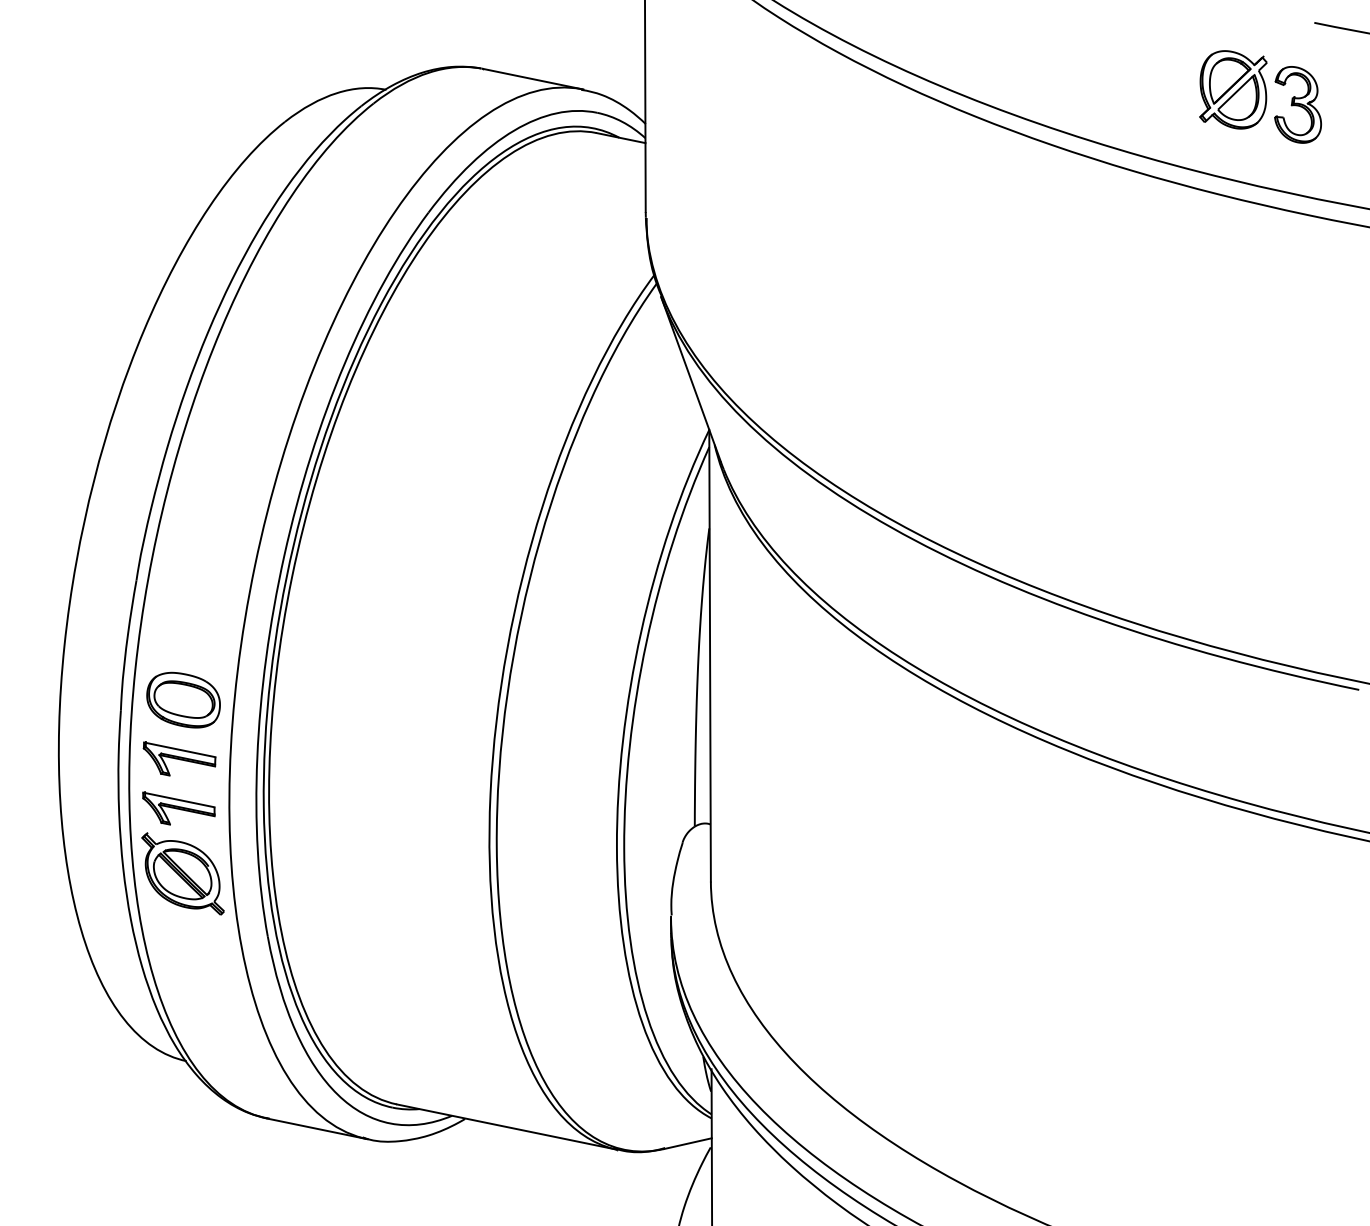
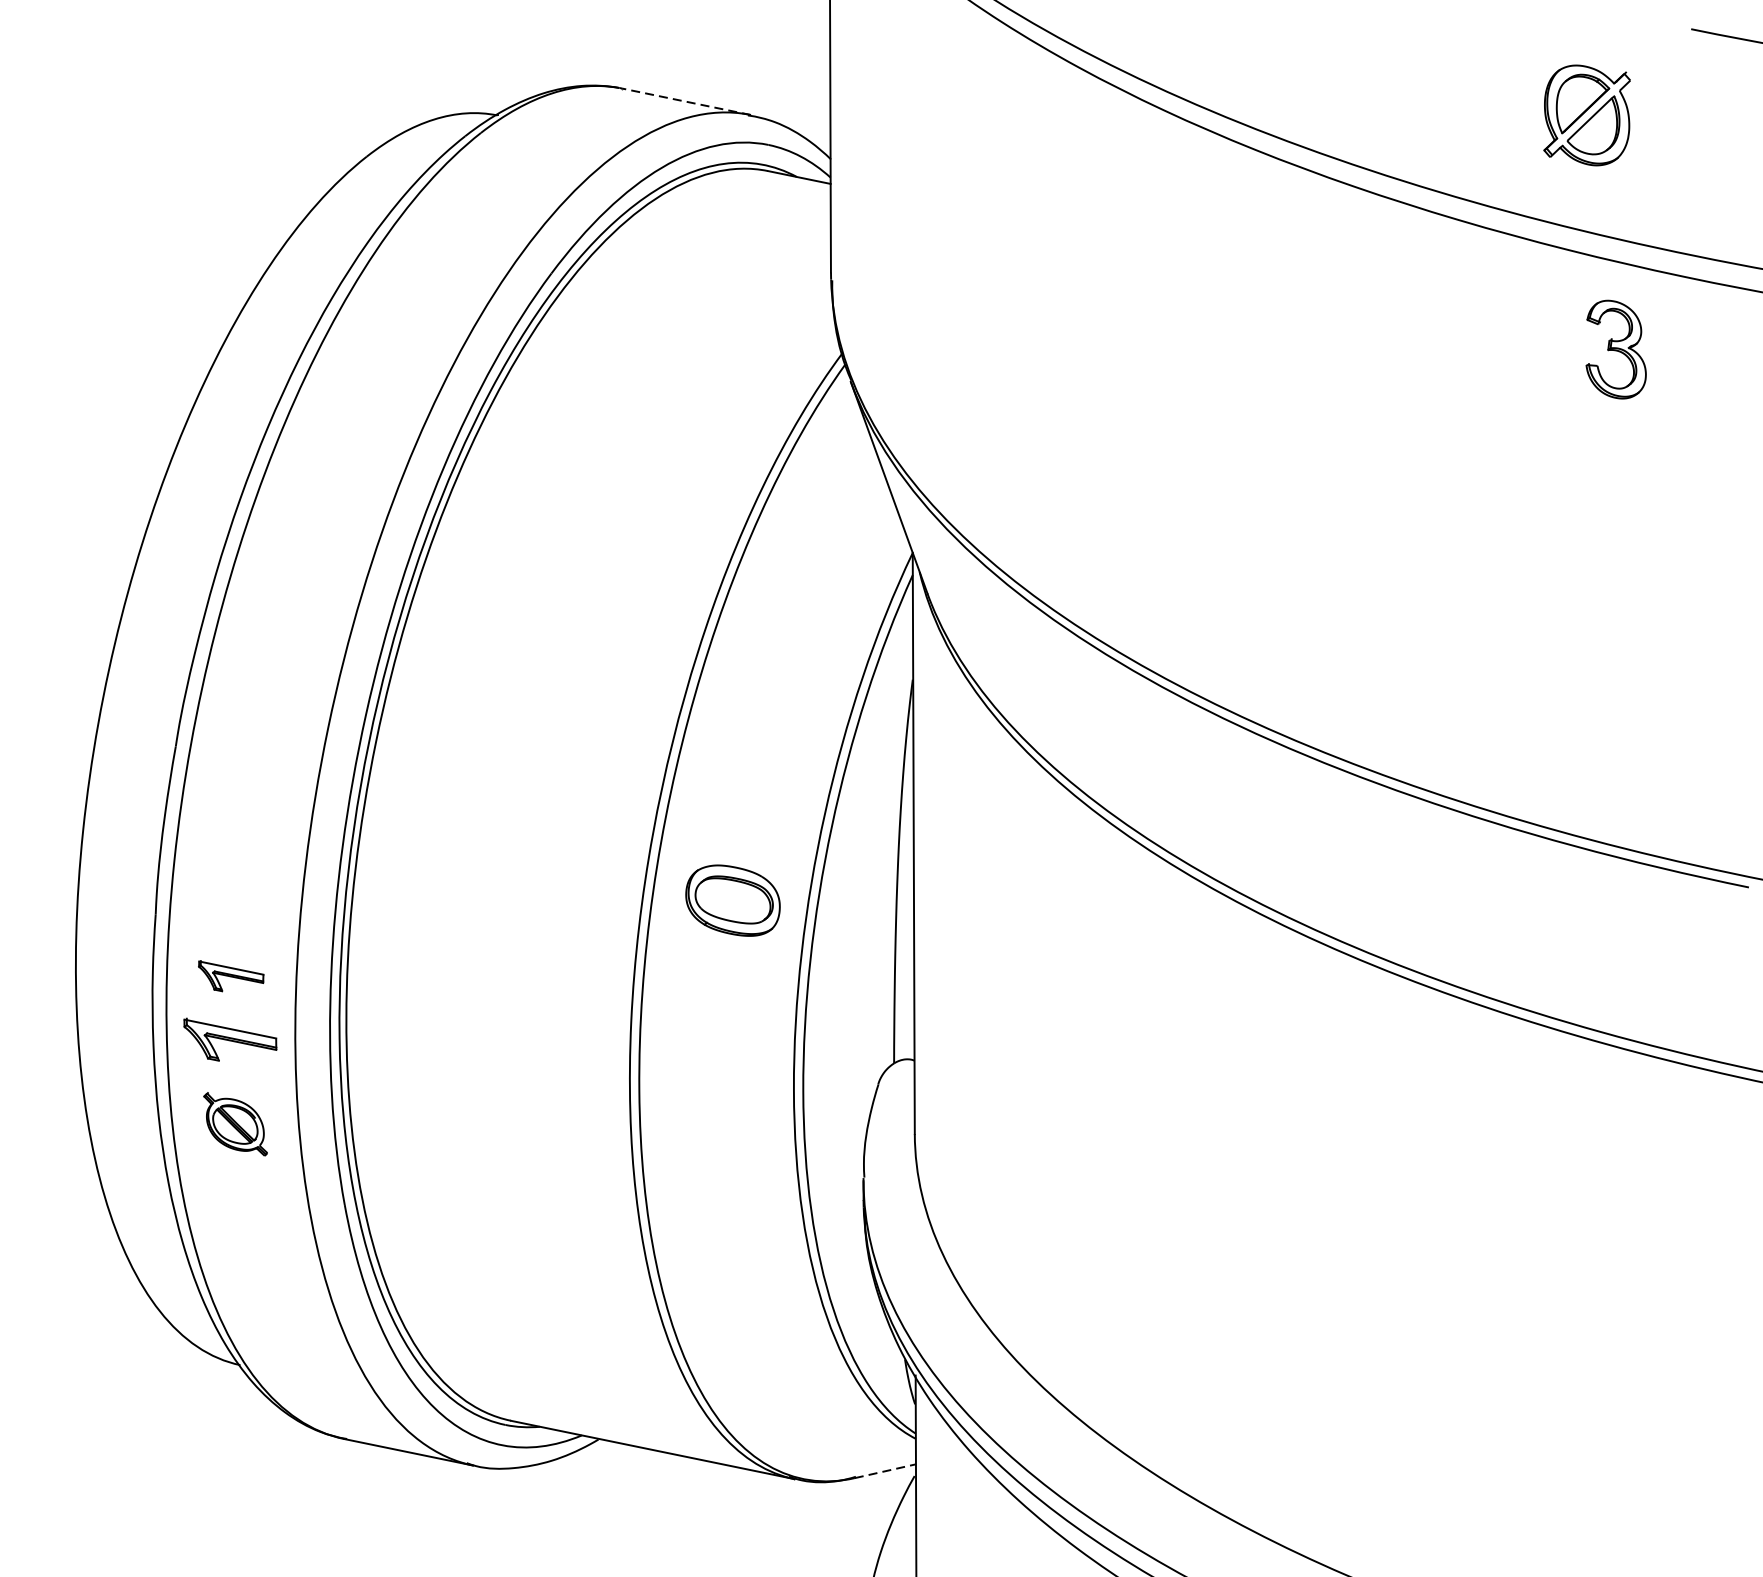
line: (532, 79) -> (685, 102), solid -> dashed
part: (1297, 104) -> (1615, 349), moved
part: (183, 699) -> (732, 899), moved
part: (179, 758) -> (231, 975), size x0.7
part: (182, 873) -> (234, 1123), size x0.6
line: (688, 1143) -> (886, 1471), solid -> dashed

